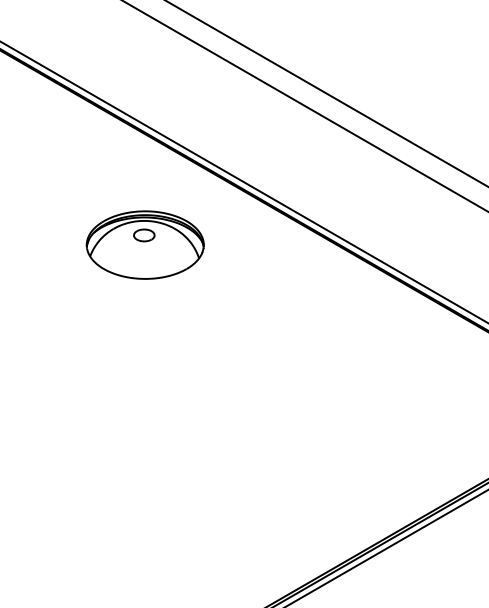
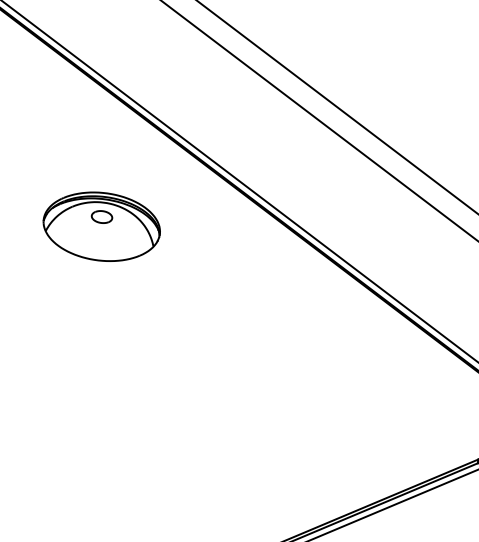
part: (144, 244) -> (101, 226), moved

